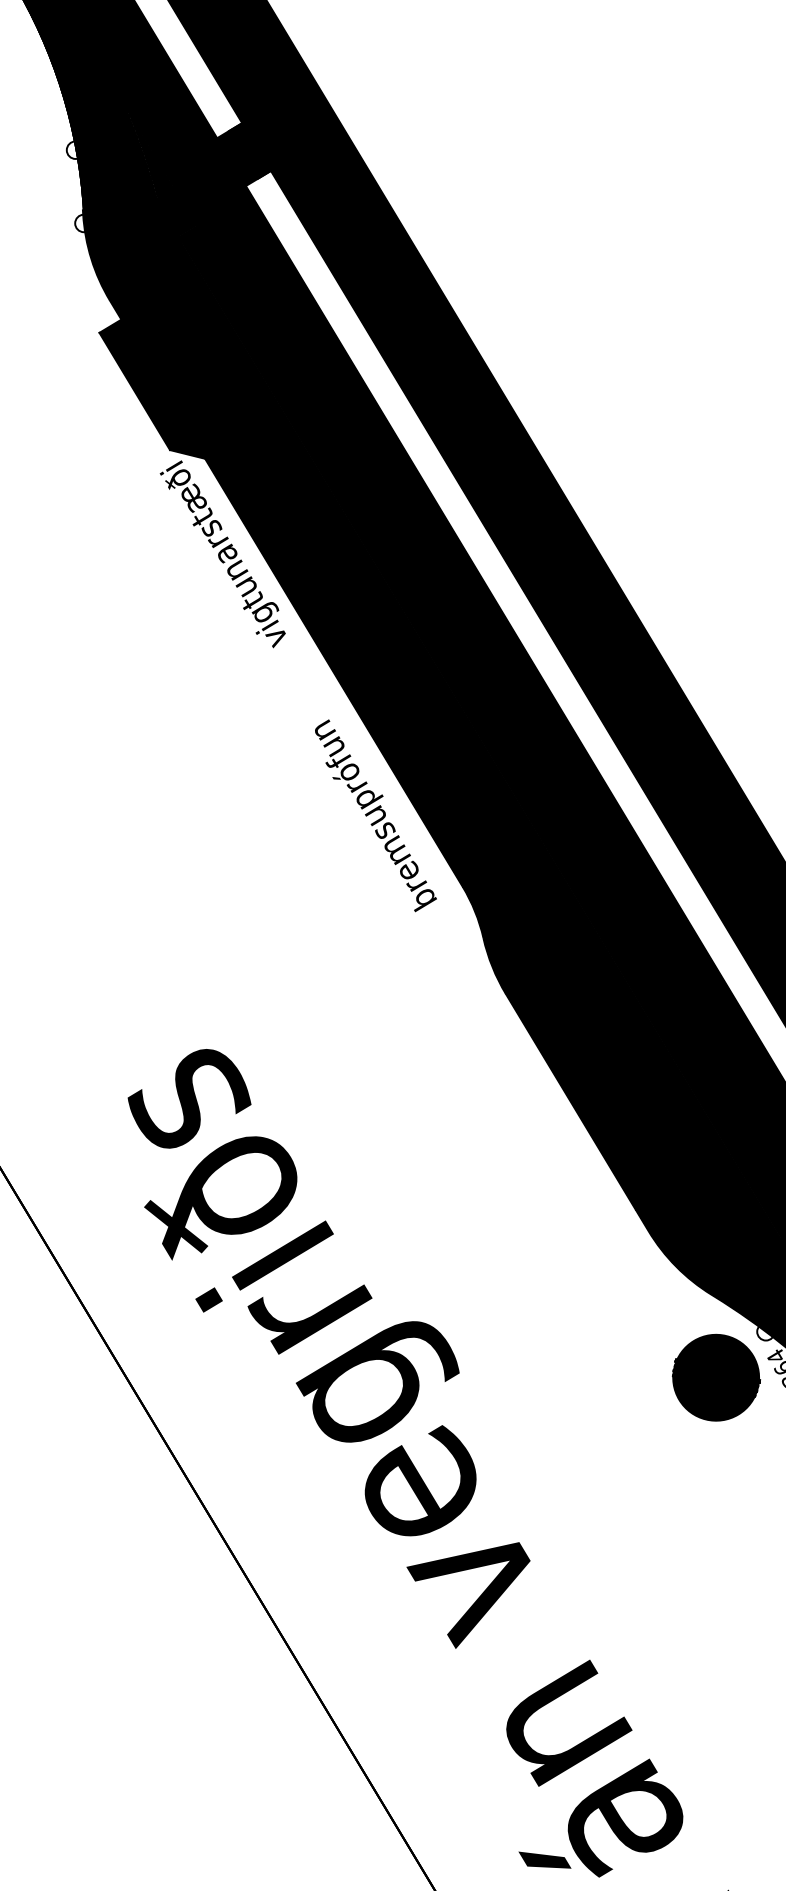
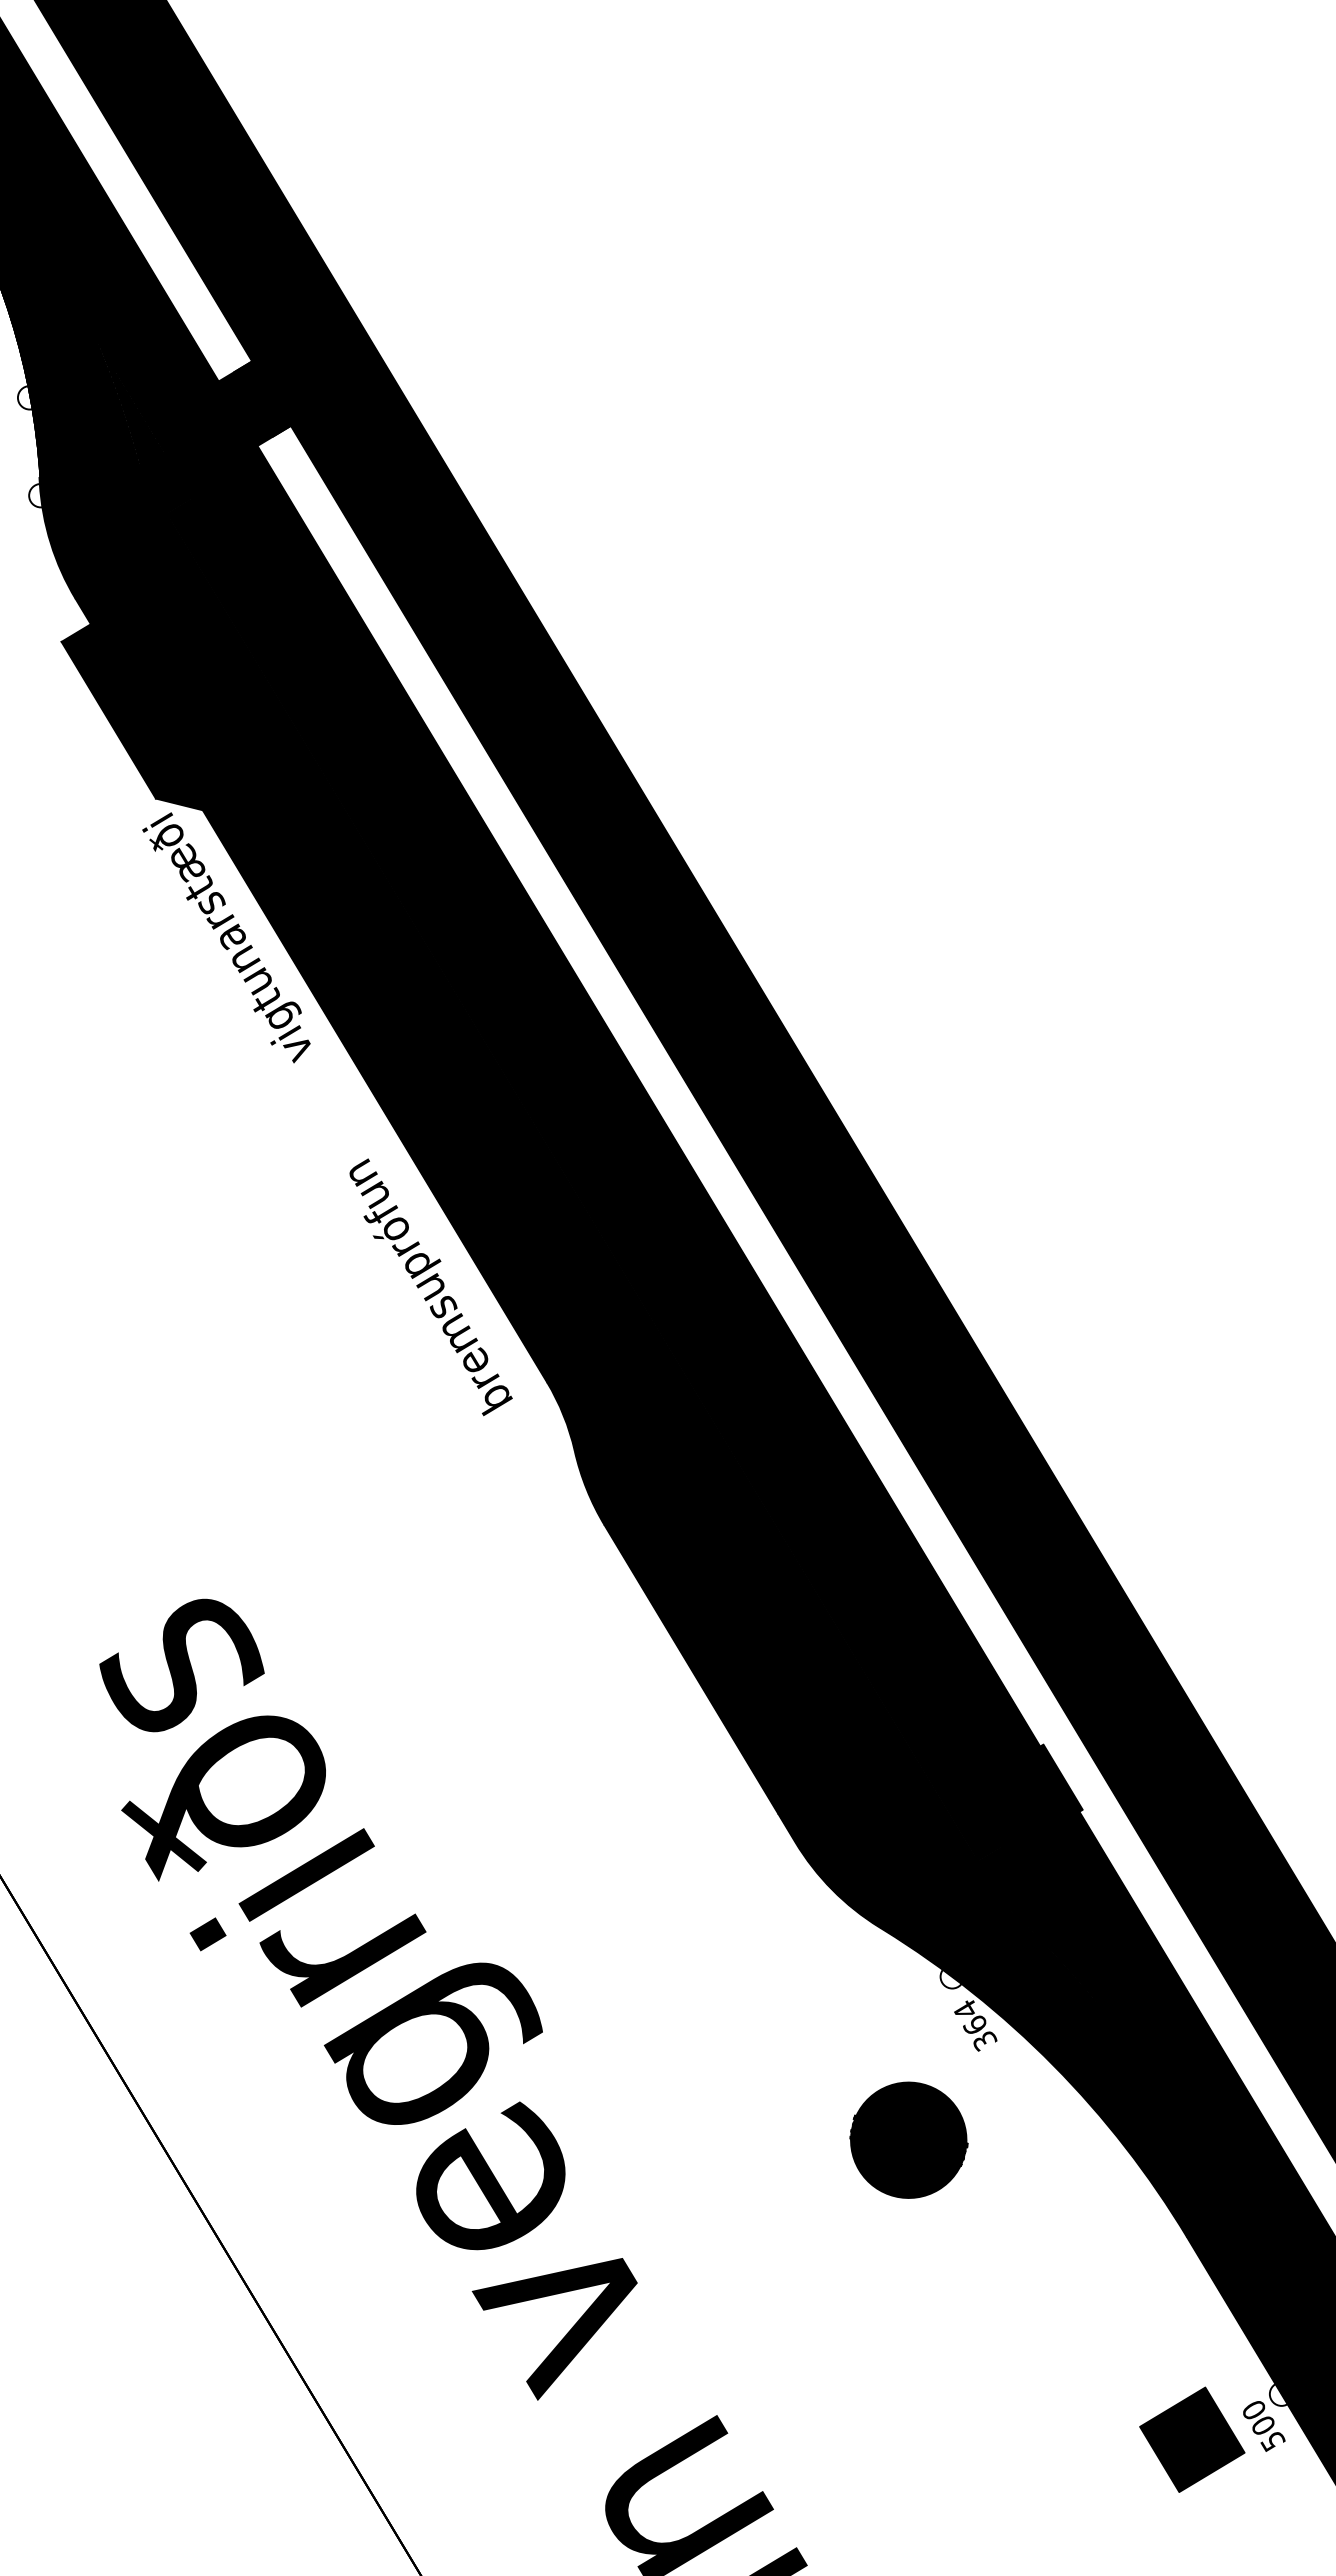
part: (715, 1377) -> (908, 2139), moved

